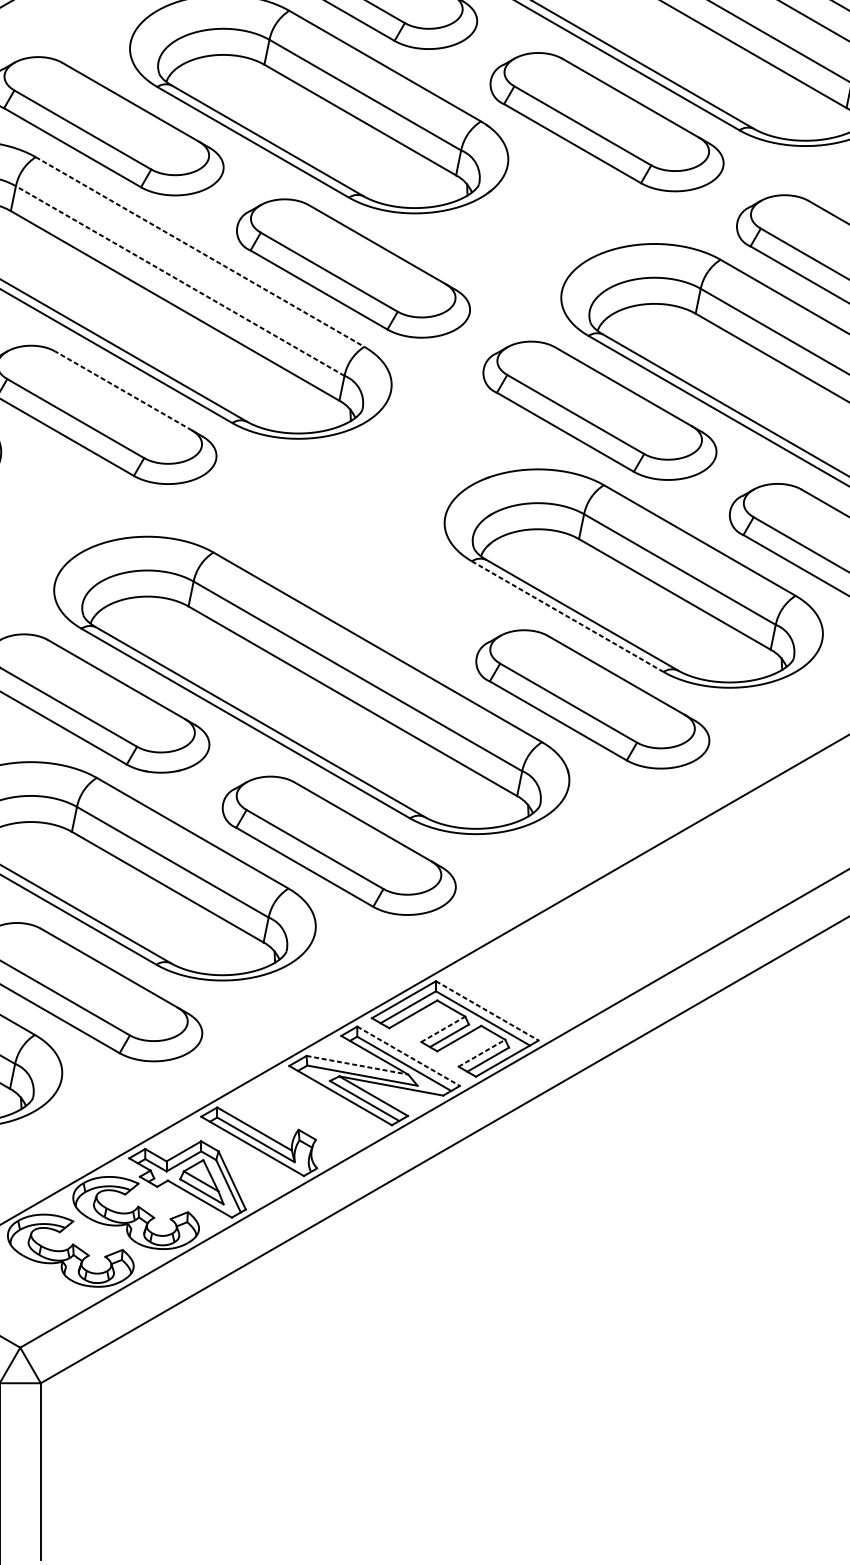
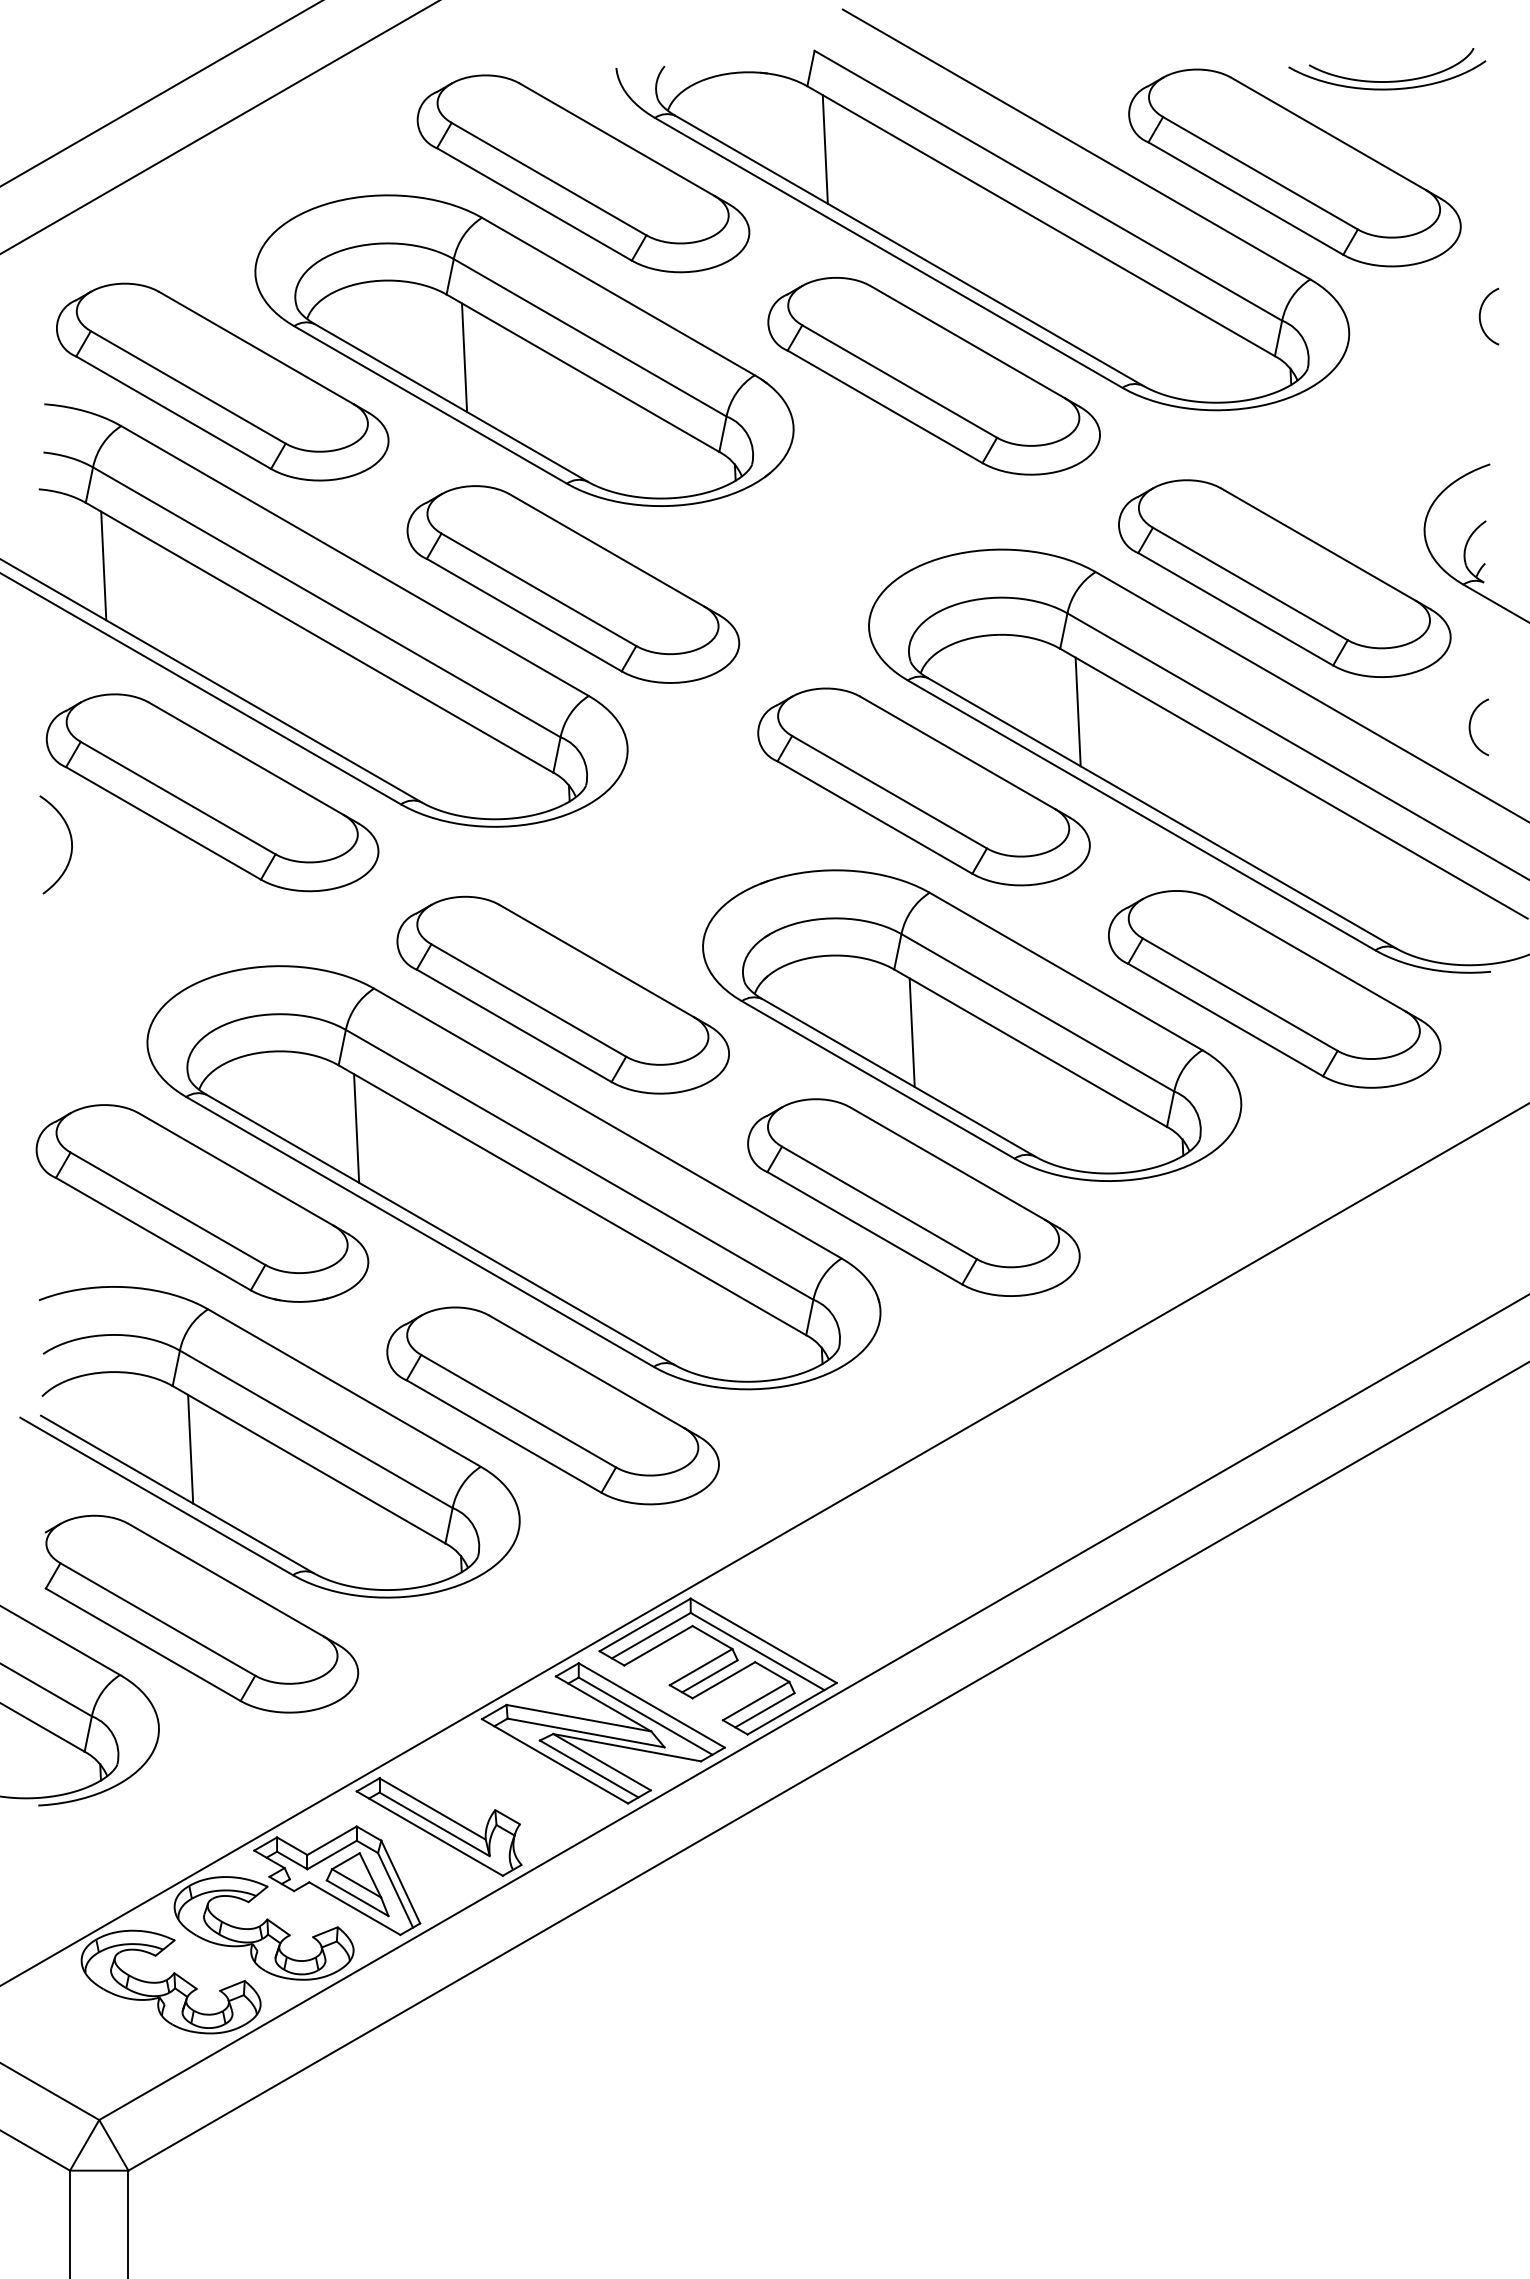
line: (276, 108) -> (464, 357), added
line: (200, 252) -> (355, 561), dashed -> solid
line: (23, 255) -> (103, 565), added
line: (180, 281) -> (326, 602), dashed -> solid
line: (707, 357) -> (1077, 711), added
line: (123, 390) -> (245, 758), dashed -> solid
part: (345, 556) -> (562, 994), added
line: (591, 583) -> (911, 1032), added
line: (567, 616) -> (877, 1079), dashed -> solid
line: (201, 650) -> (356, 1128), added
line: (84, 875) -> (190, 1448), added
line: (487, 1011) -> (764, 1641), dashed -> solid
line: (443, 1028) -> (701, 1666), dashed -> solid
line: (482, 1052) -> (756, 1700), dashed -> solid
line: (409, 1056) -> (652, 1705), dashed -> solid
line: (357, 1065) -> (578, 1718), dashed -> solid

